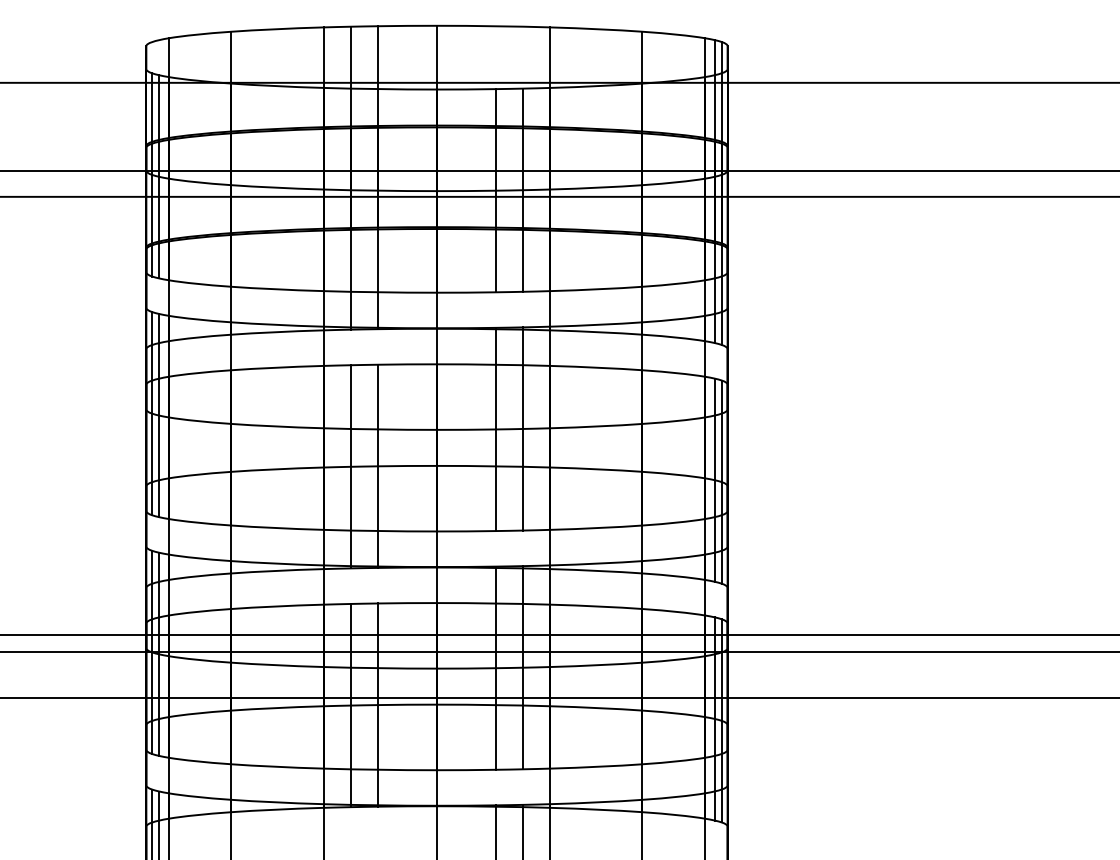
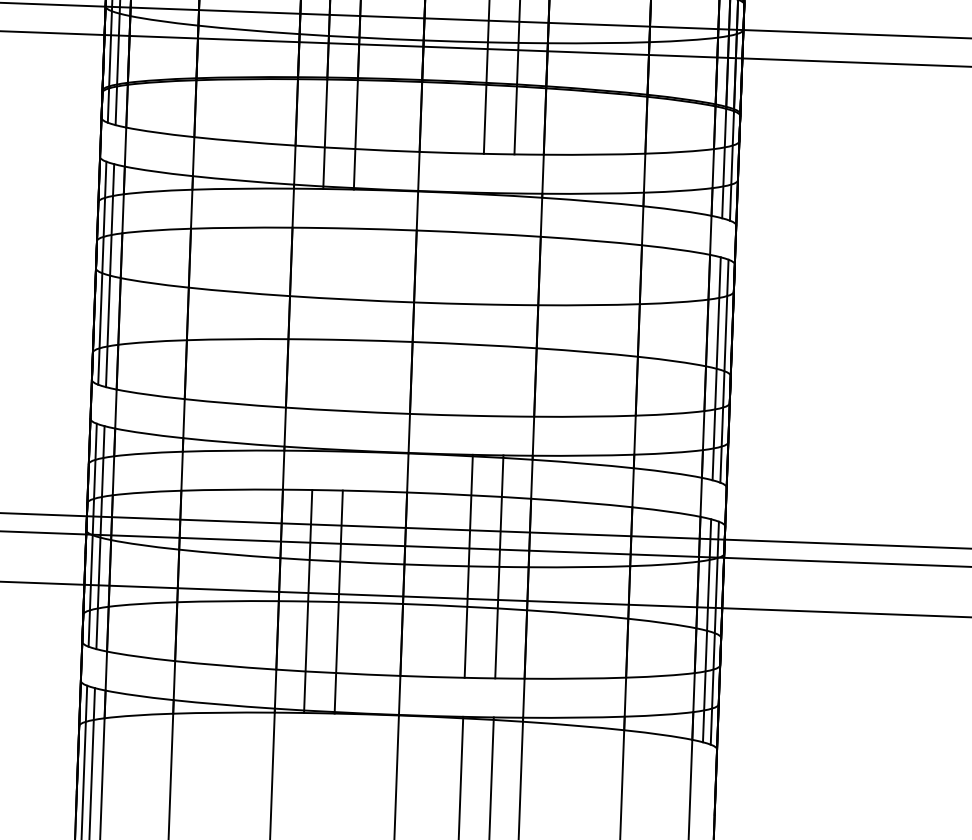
line: (523, 428) -> (509, 304), removed
line: (495, 429) -> (478, 304), removed
line: (378, 465) -> (348, 339), removed
line: (350, 466) -> (317, 339), removed

